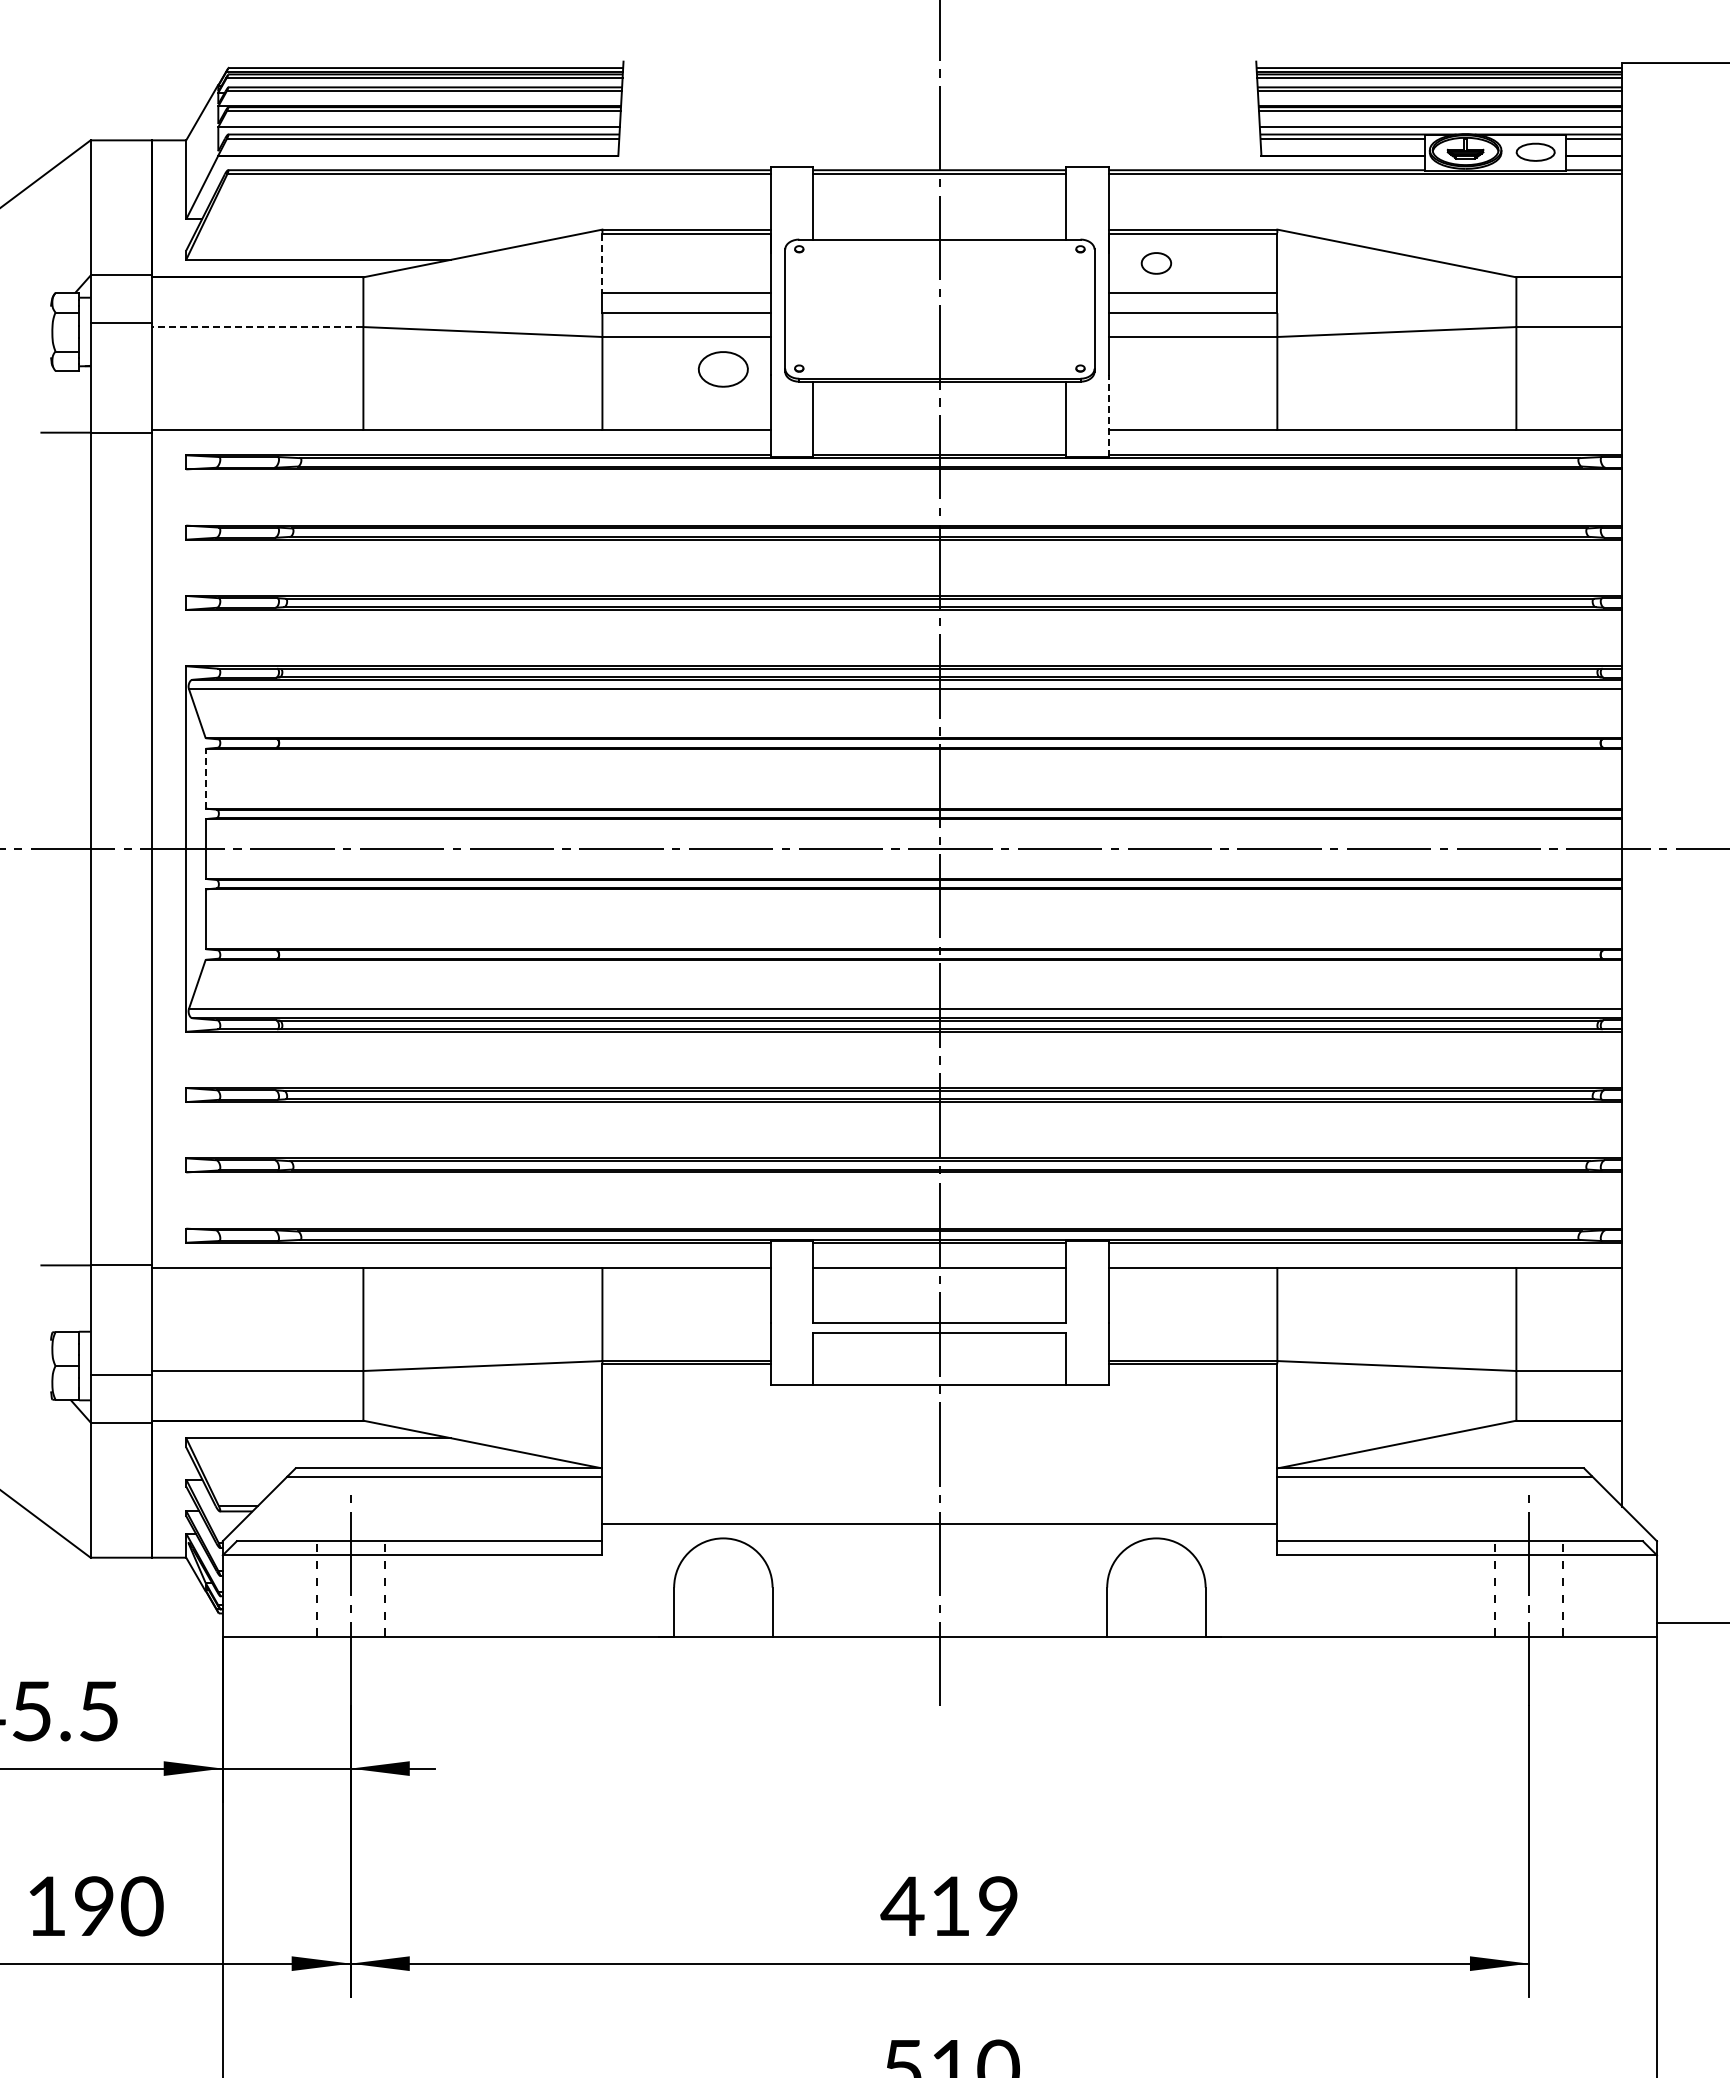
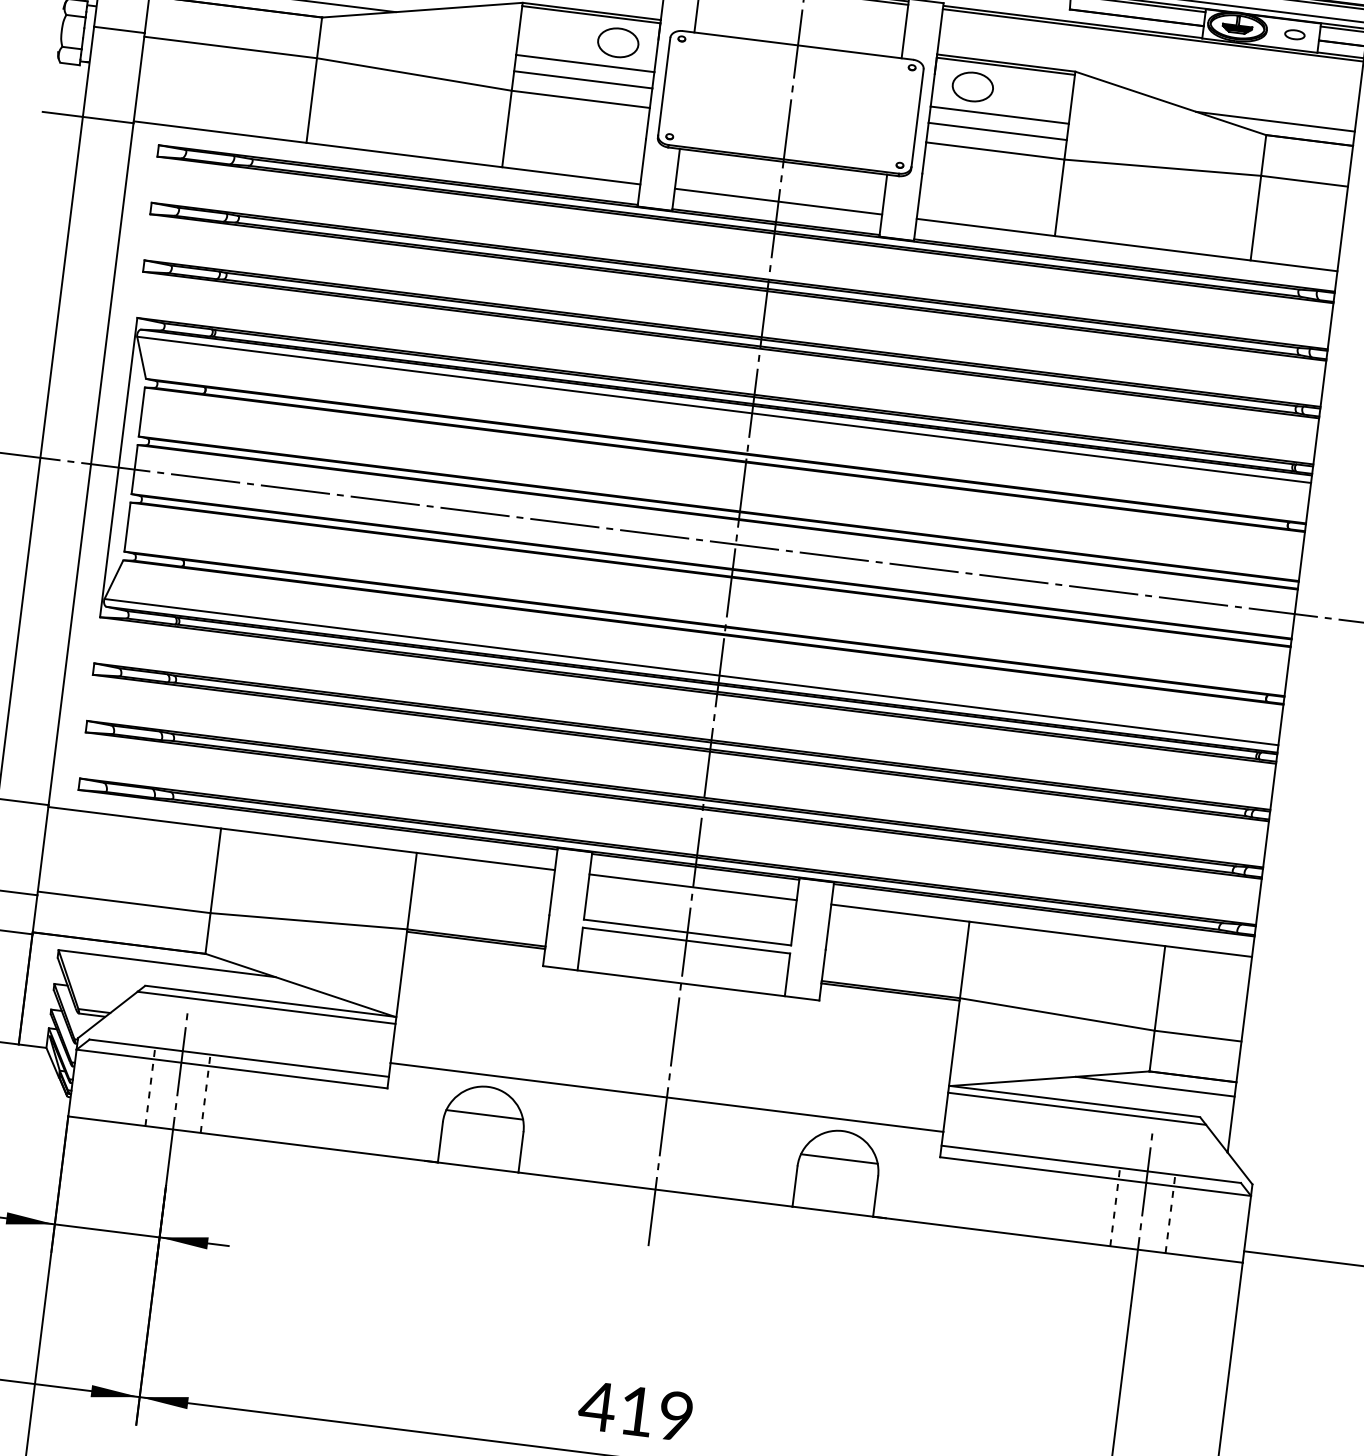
part: (1535, 152) -> (1294, 34), size x0.62
line: (1525, 259) -> (1275, 121), added
line: (602, 263) -> (519, 30), dashed -> solid
part: (1156, 263) -> (972, 87), size x1.67
line: (257, 327) -> (230, 47), dashed -> solid
part: (722, 369) -> (617, 42), moved
line: (1108, 415) -> (918, 206), dashed -> solid
line: (939, 430) -> (778, 201), added
line: (205, 778) -> (141, 411), dashed -> solid
line: (1525, 1438) -> (1155, 1086), added
line: (723, 1572) -> (484, 1114), added
line: (1156, 1572) -> (839, 1159), added

